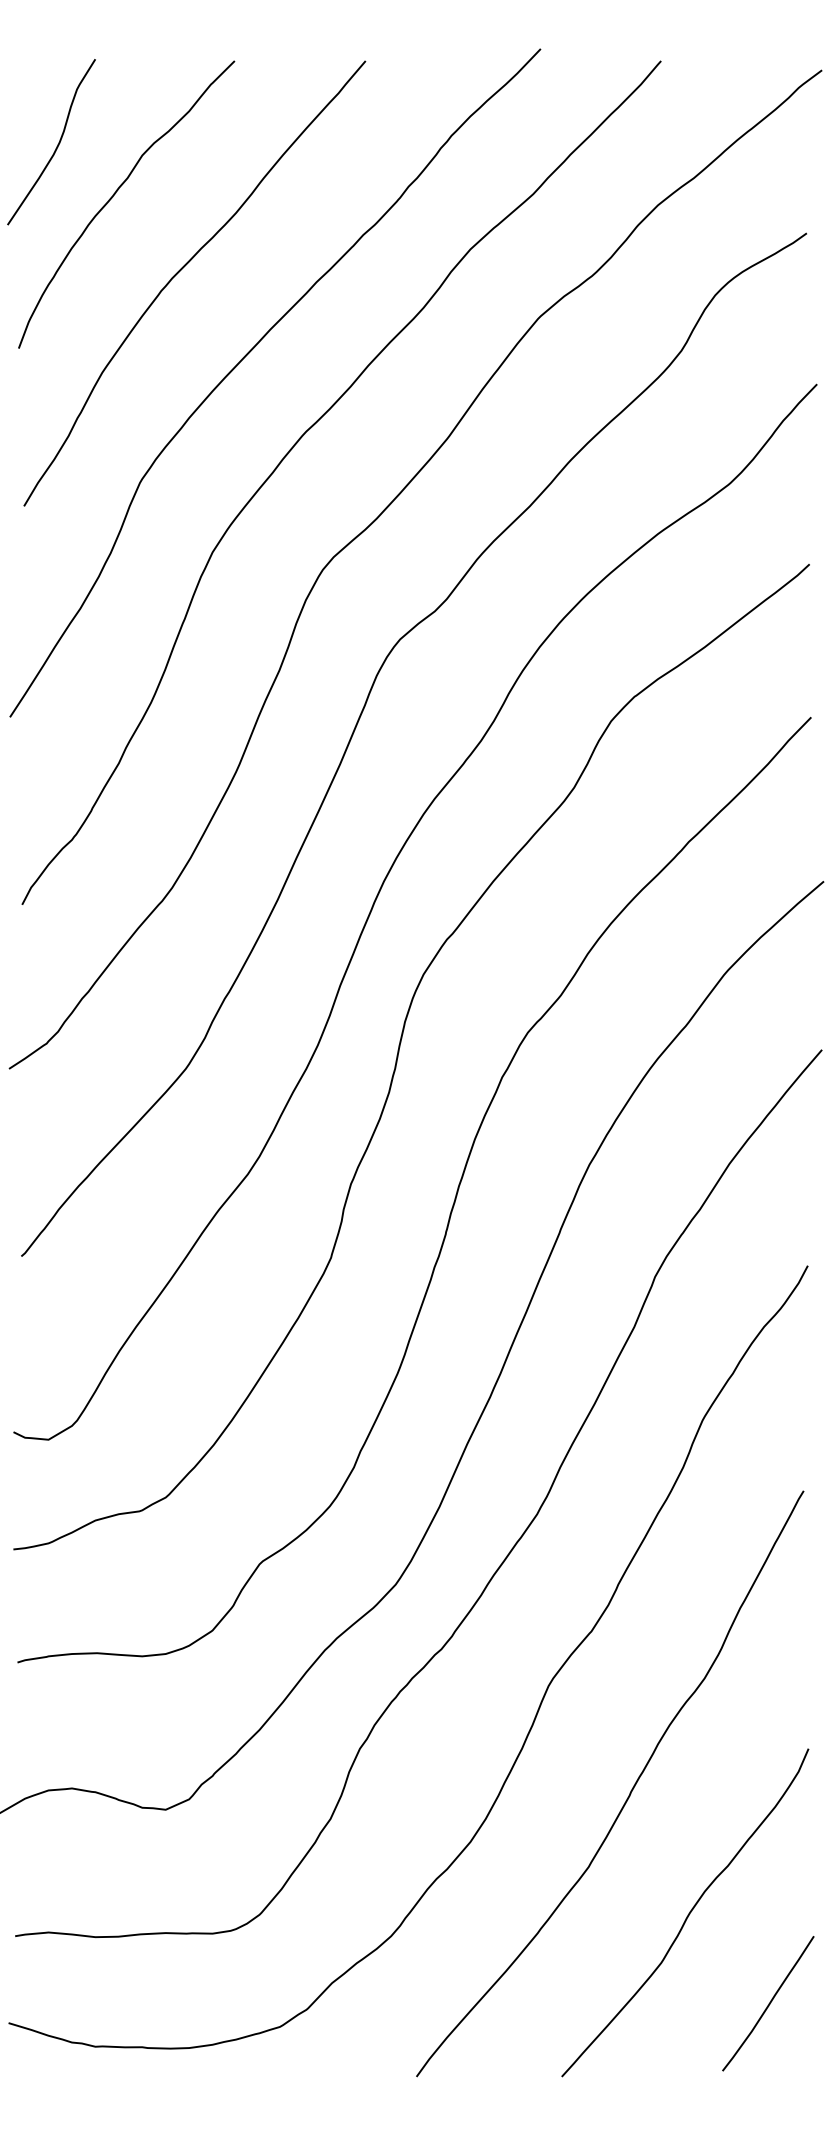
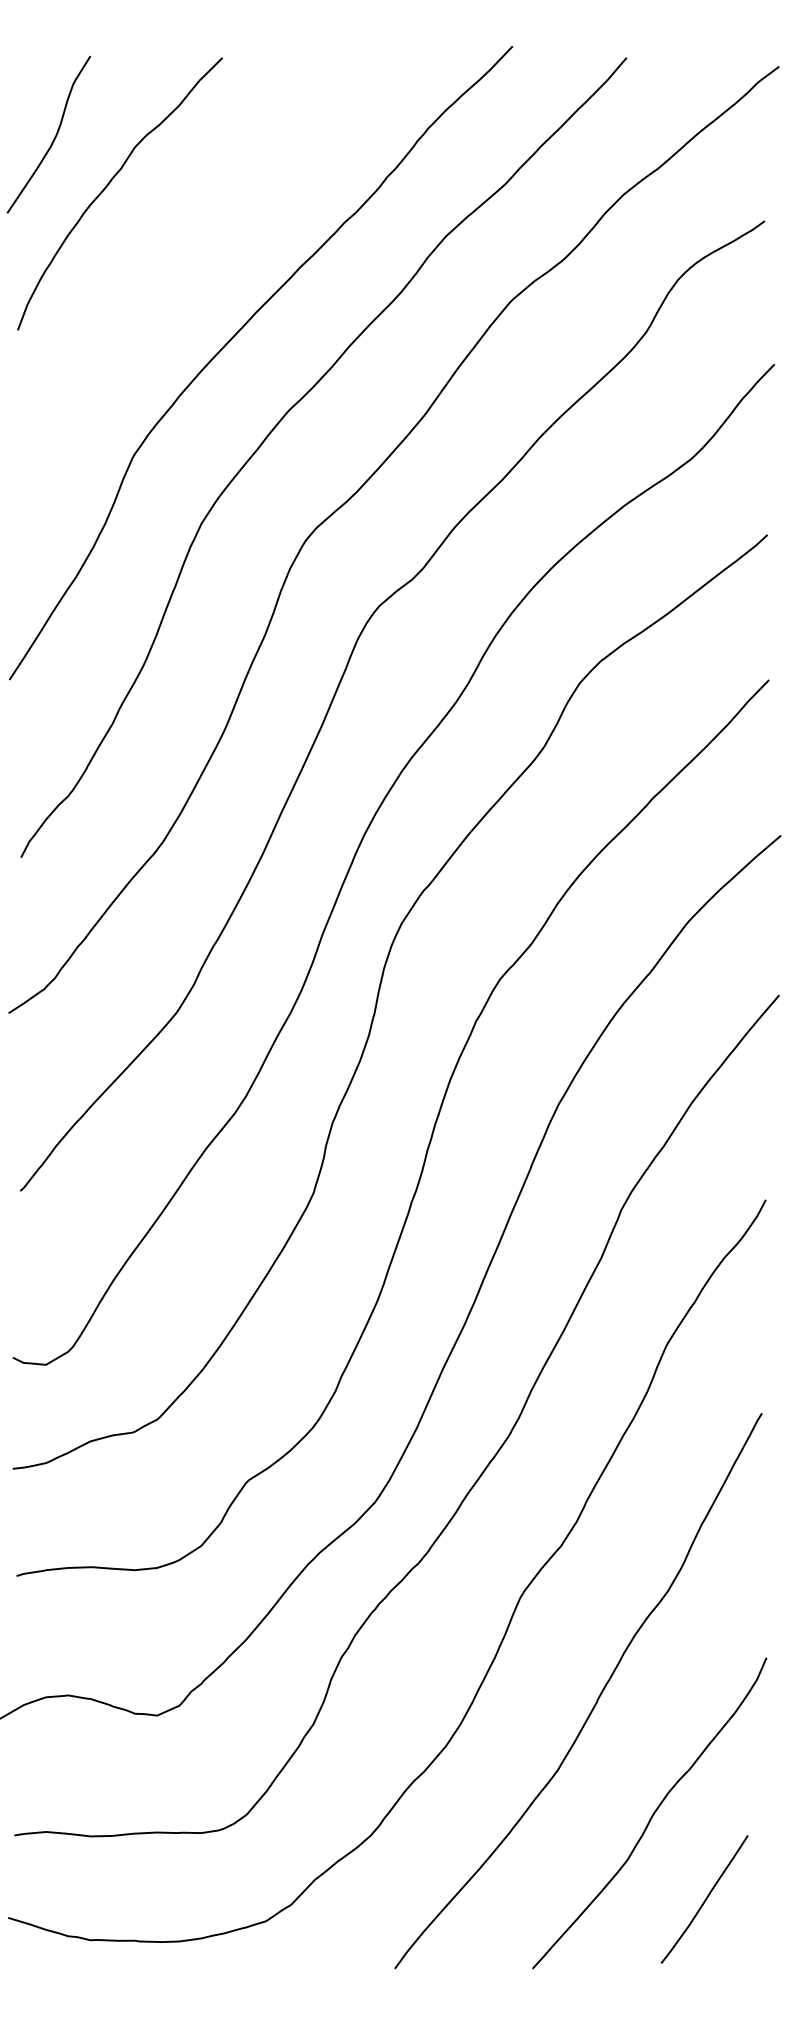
curve: (181, 270) -> (172, 256), removed
curve: (768, 2003) -> (704, 1899), moved

